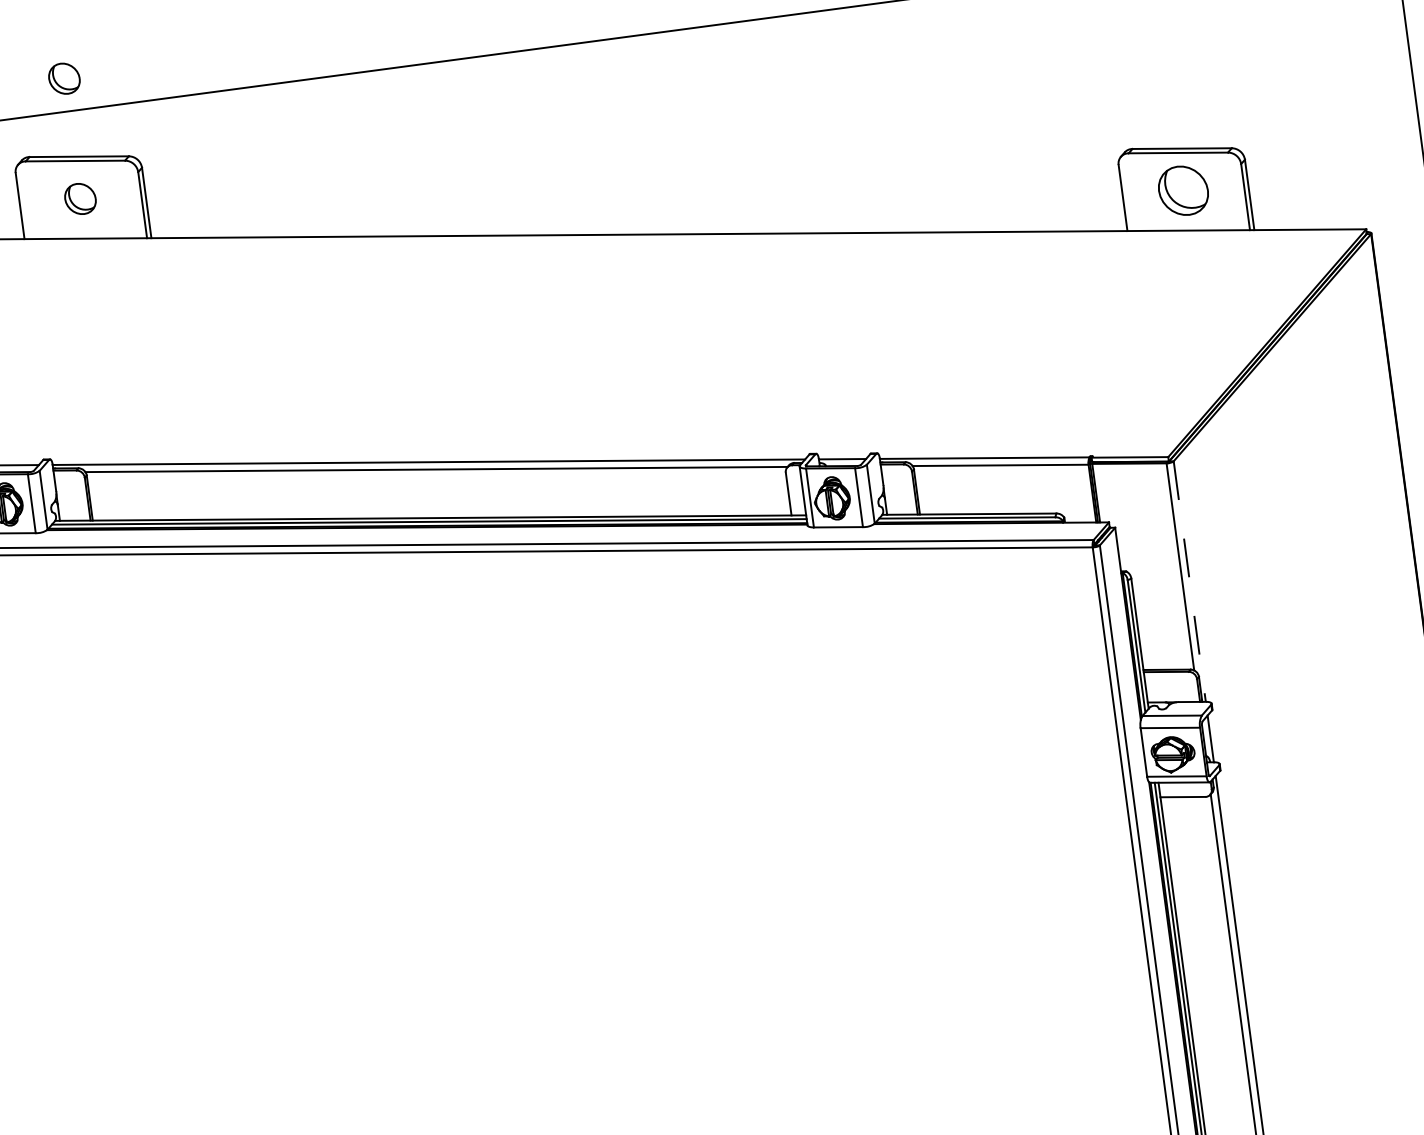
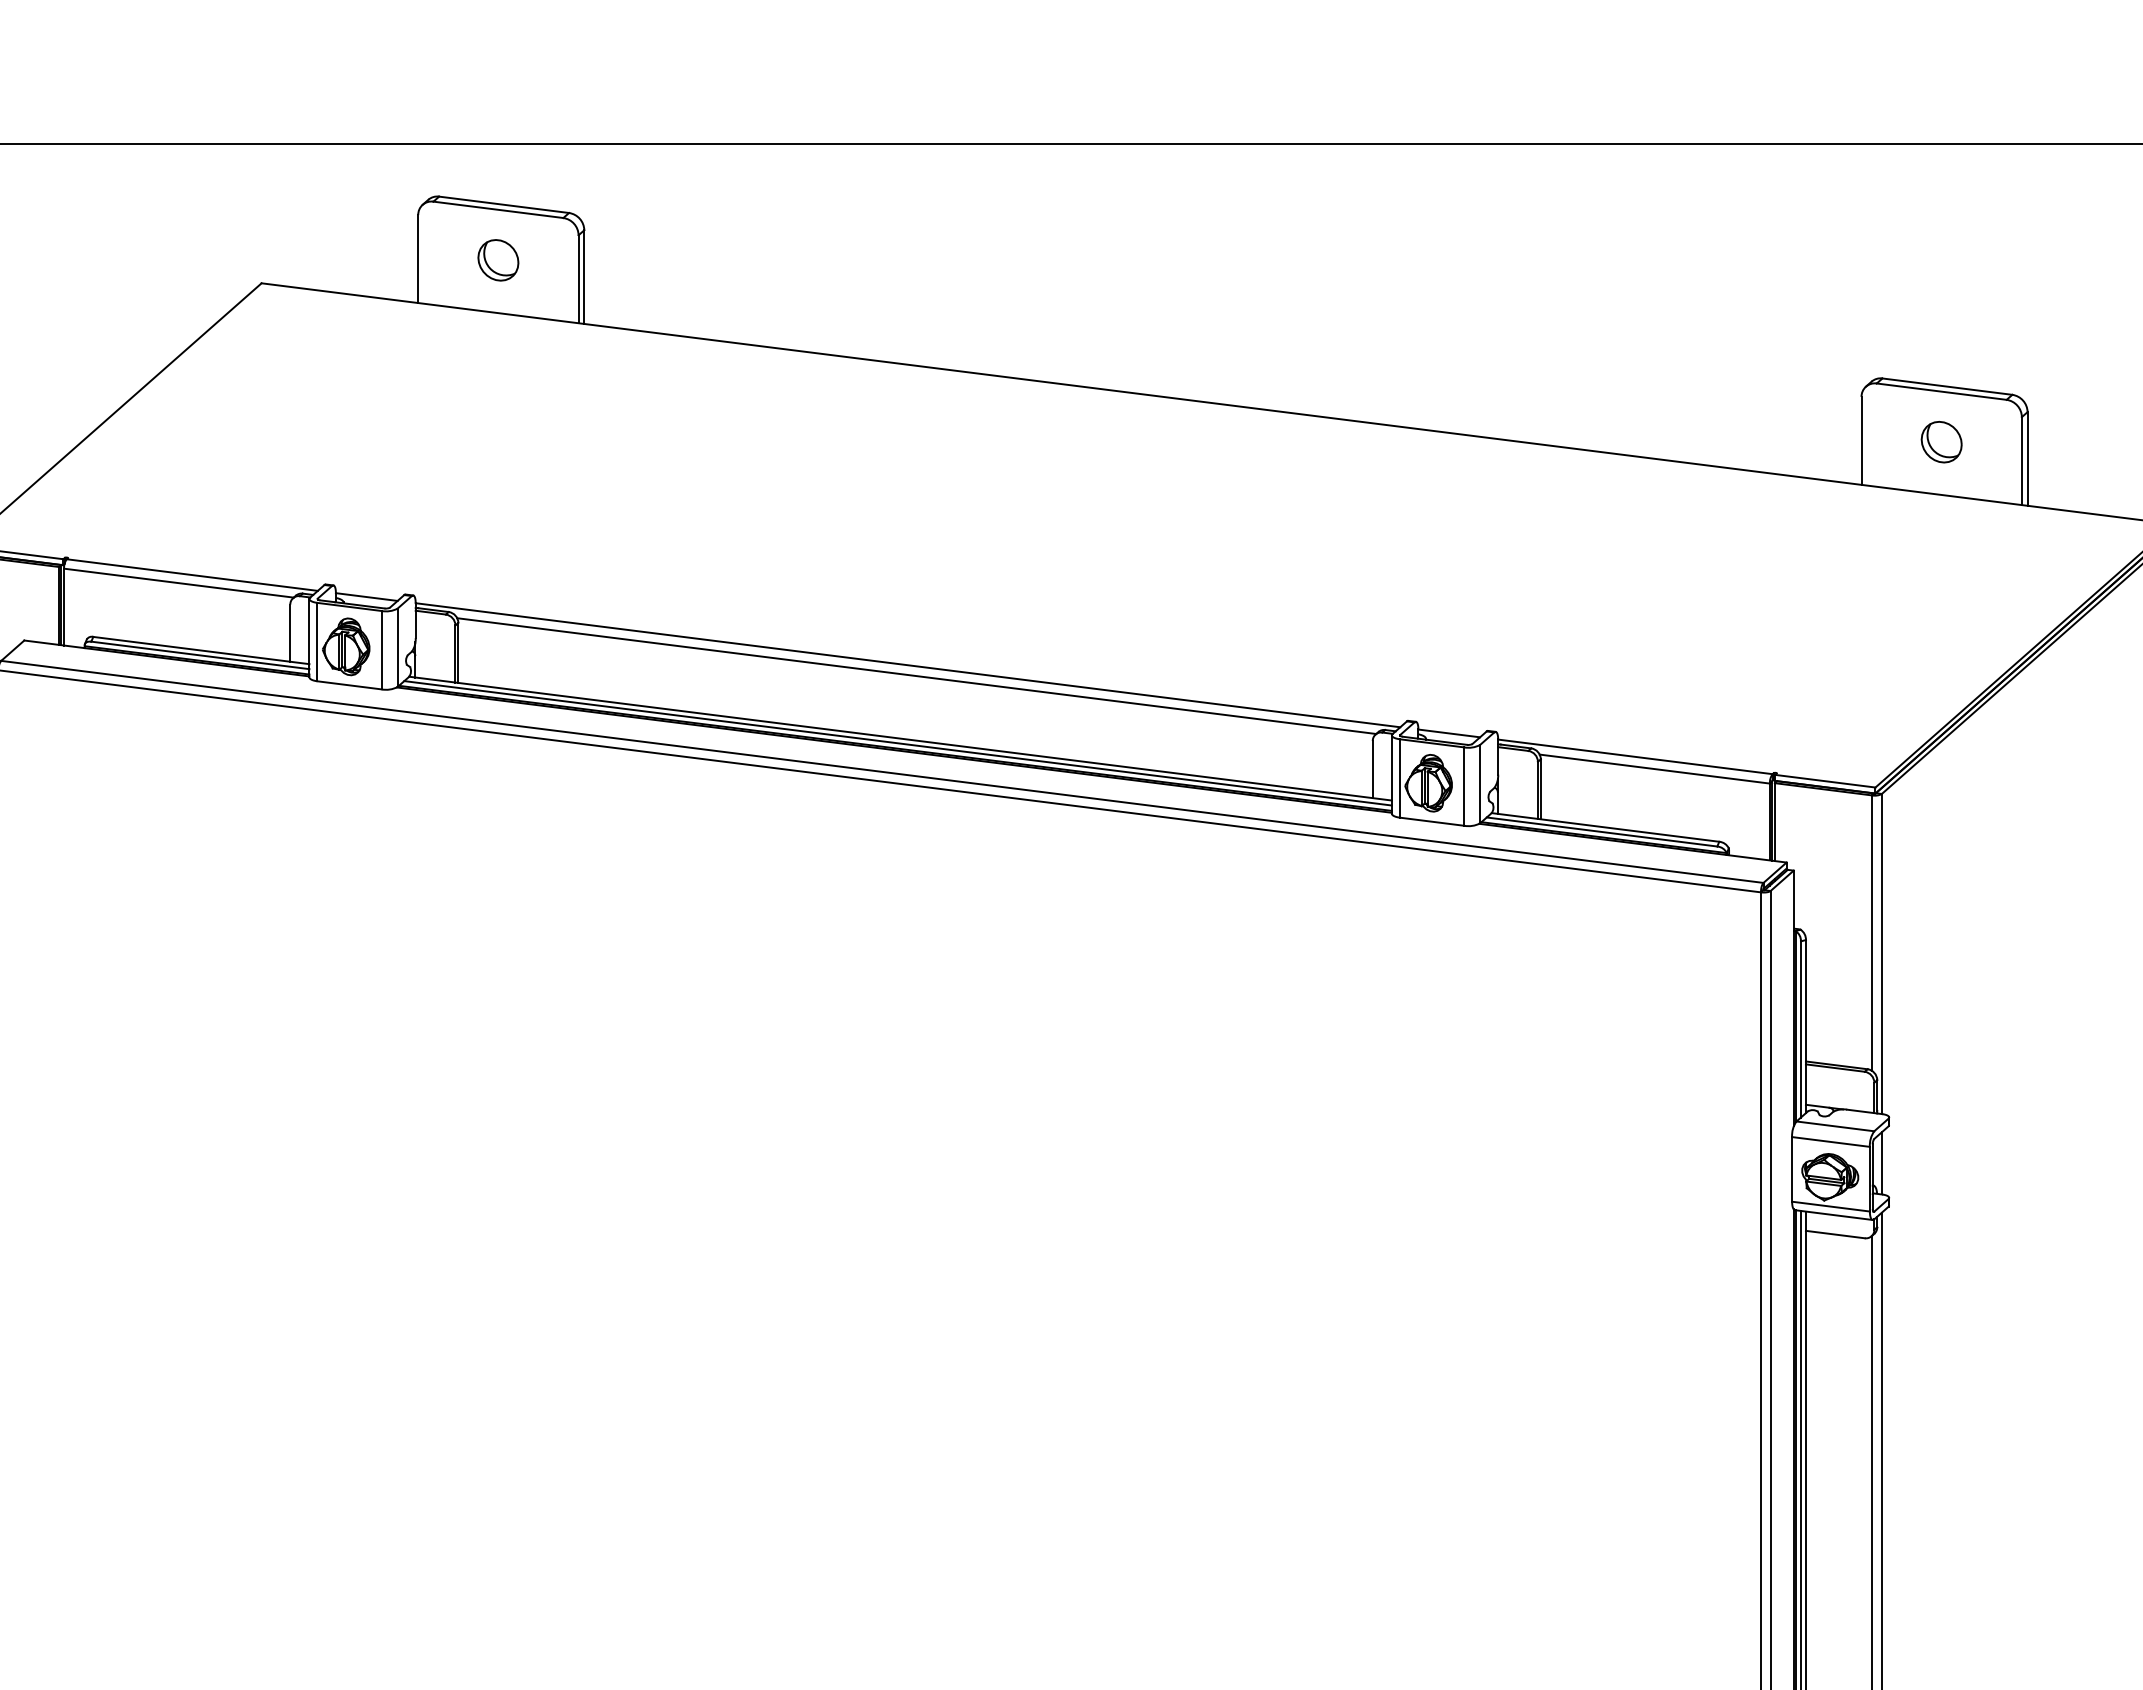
part: (64, 78) -> (498, 100), removed
part: (1183, 191) -> (1941, 442), size x0.62
line: (1189, 581) -> (1881, 954), dashed -> solid

